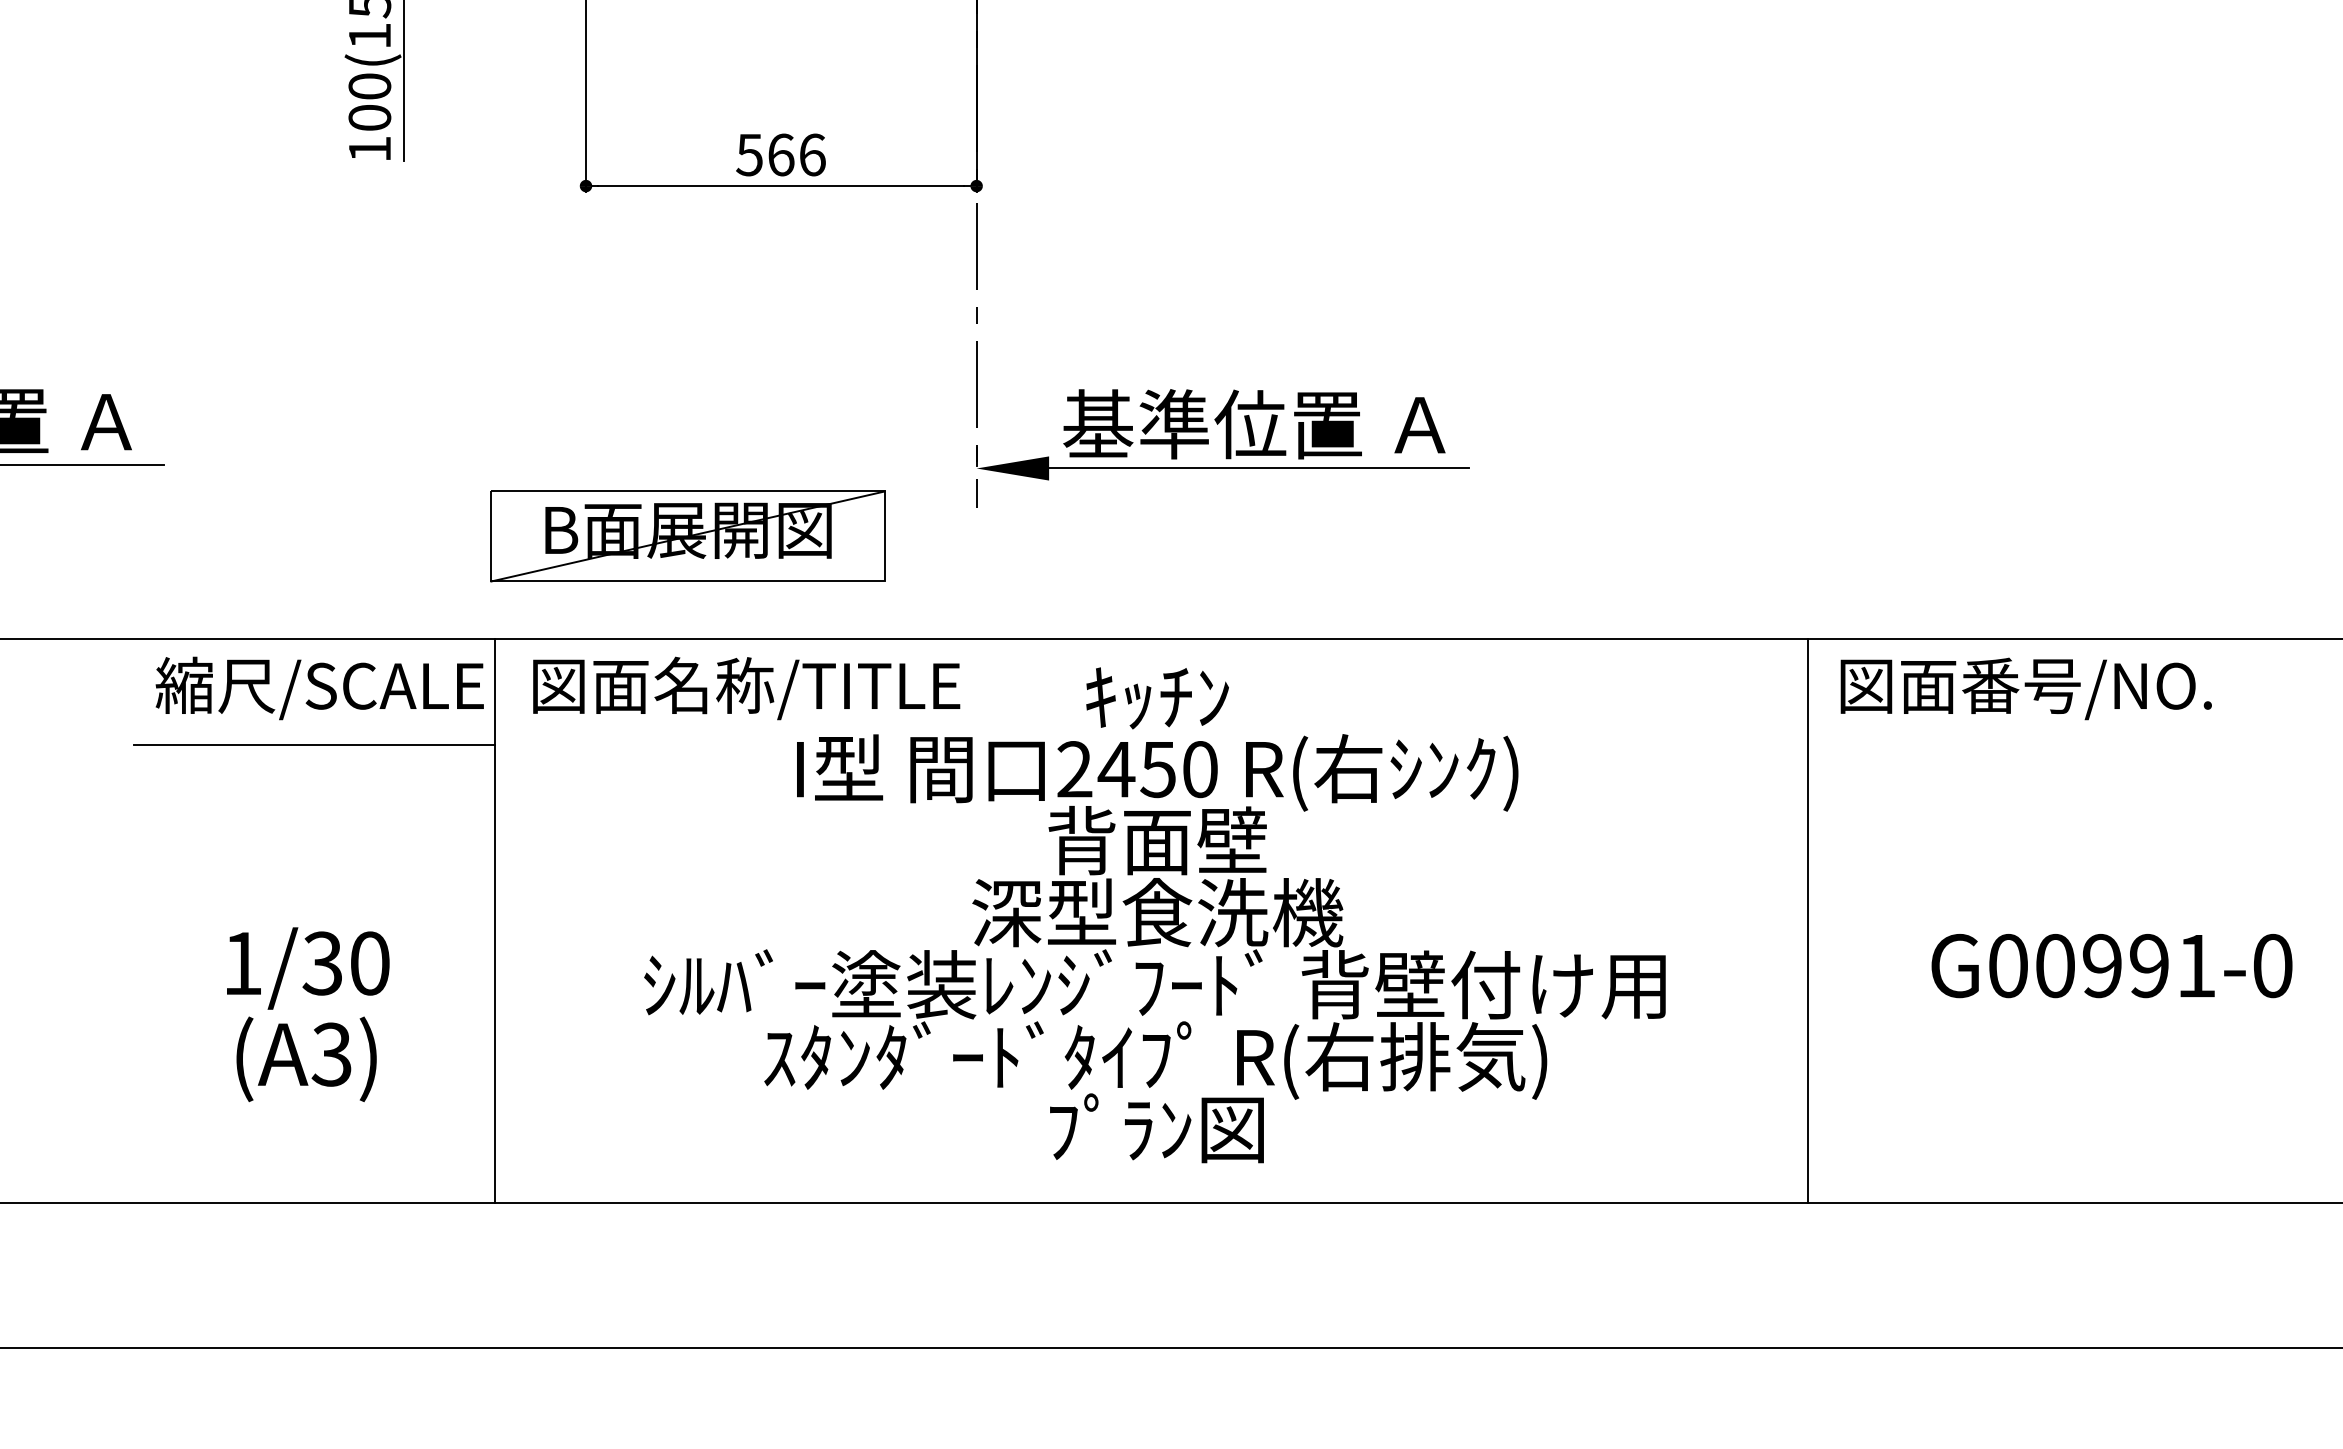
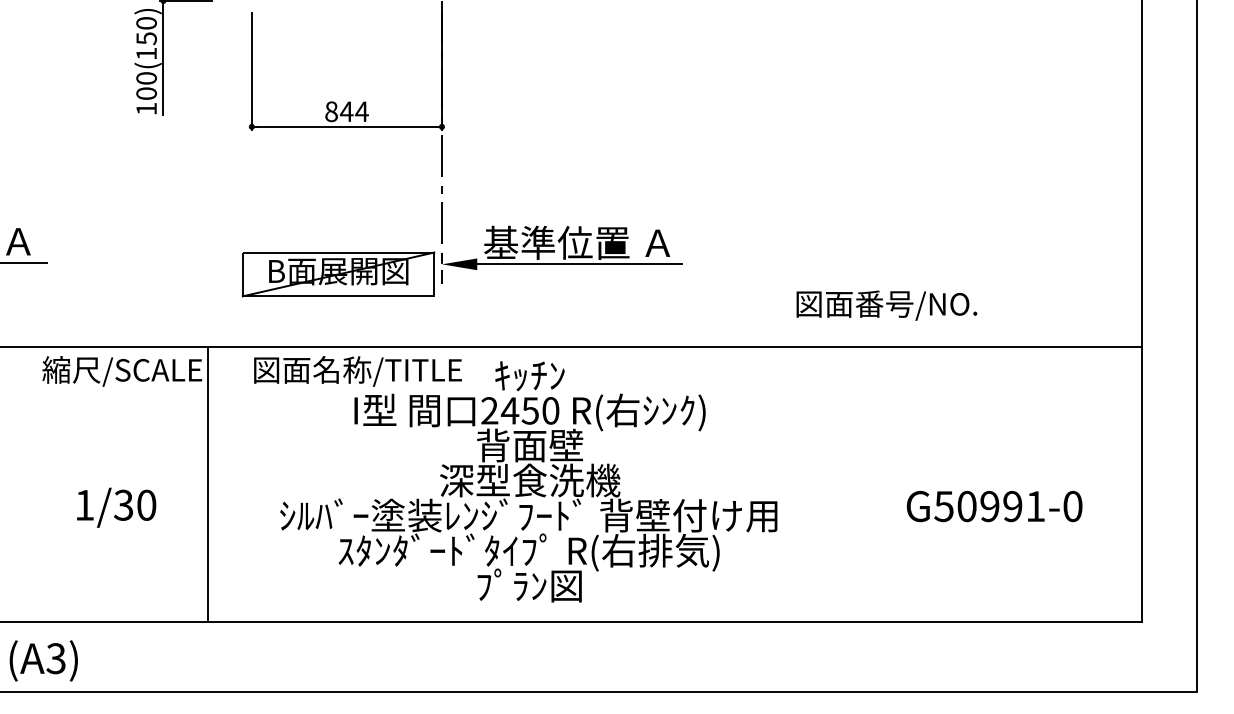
text: (780, 154) -> (346, 111), 566 -> 844
part: (688, 536) -> (338, 274), moved
text: (745, 688) -> (357, 371), moved
text: (2025, 688) -> (886, 305), moved
line: (314, 746) -> (119, 399), removed
line: (1807, 920) -> (846, 484), removed
text: (2006, 965) -> (943, 506), G00991-0 -> G50991-0
text: (305, 1058) -> (43, 660), moved

